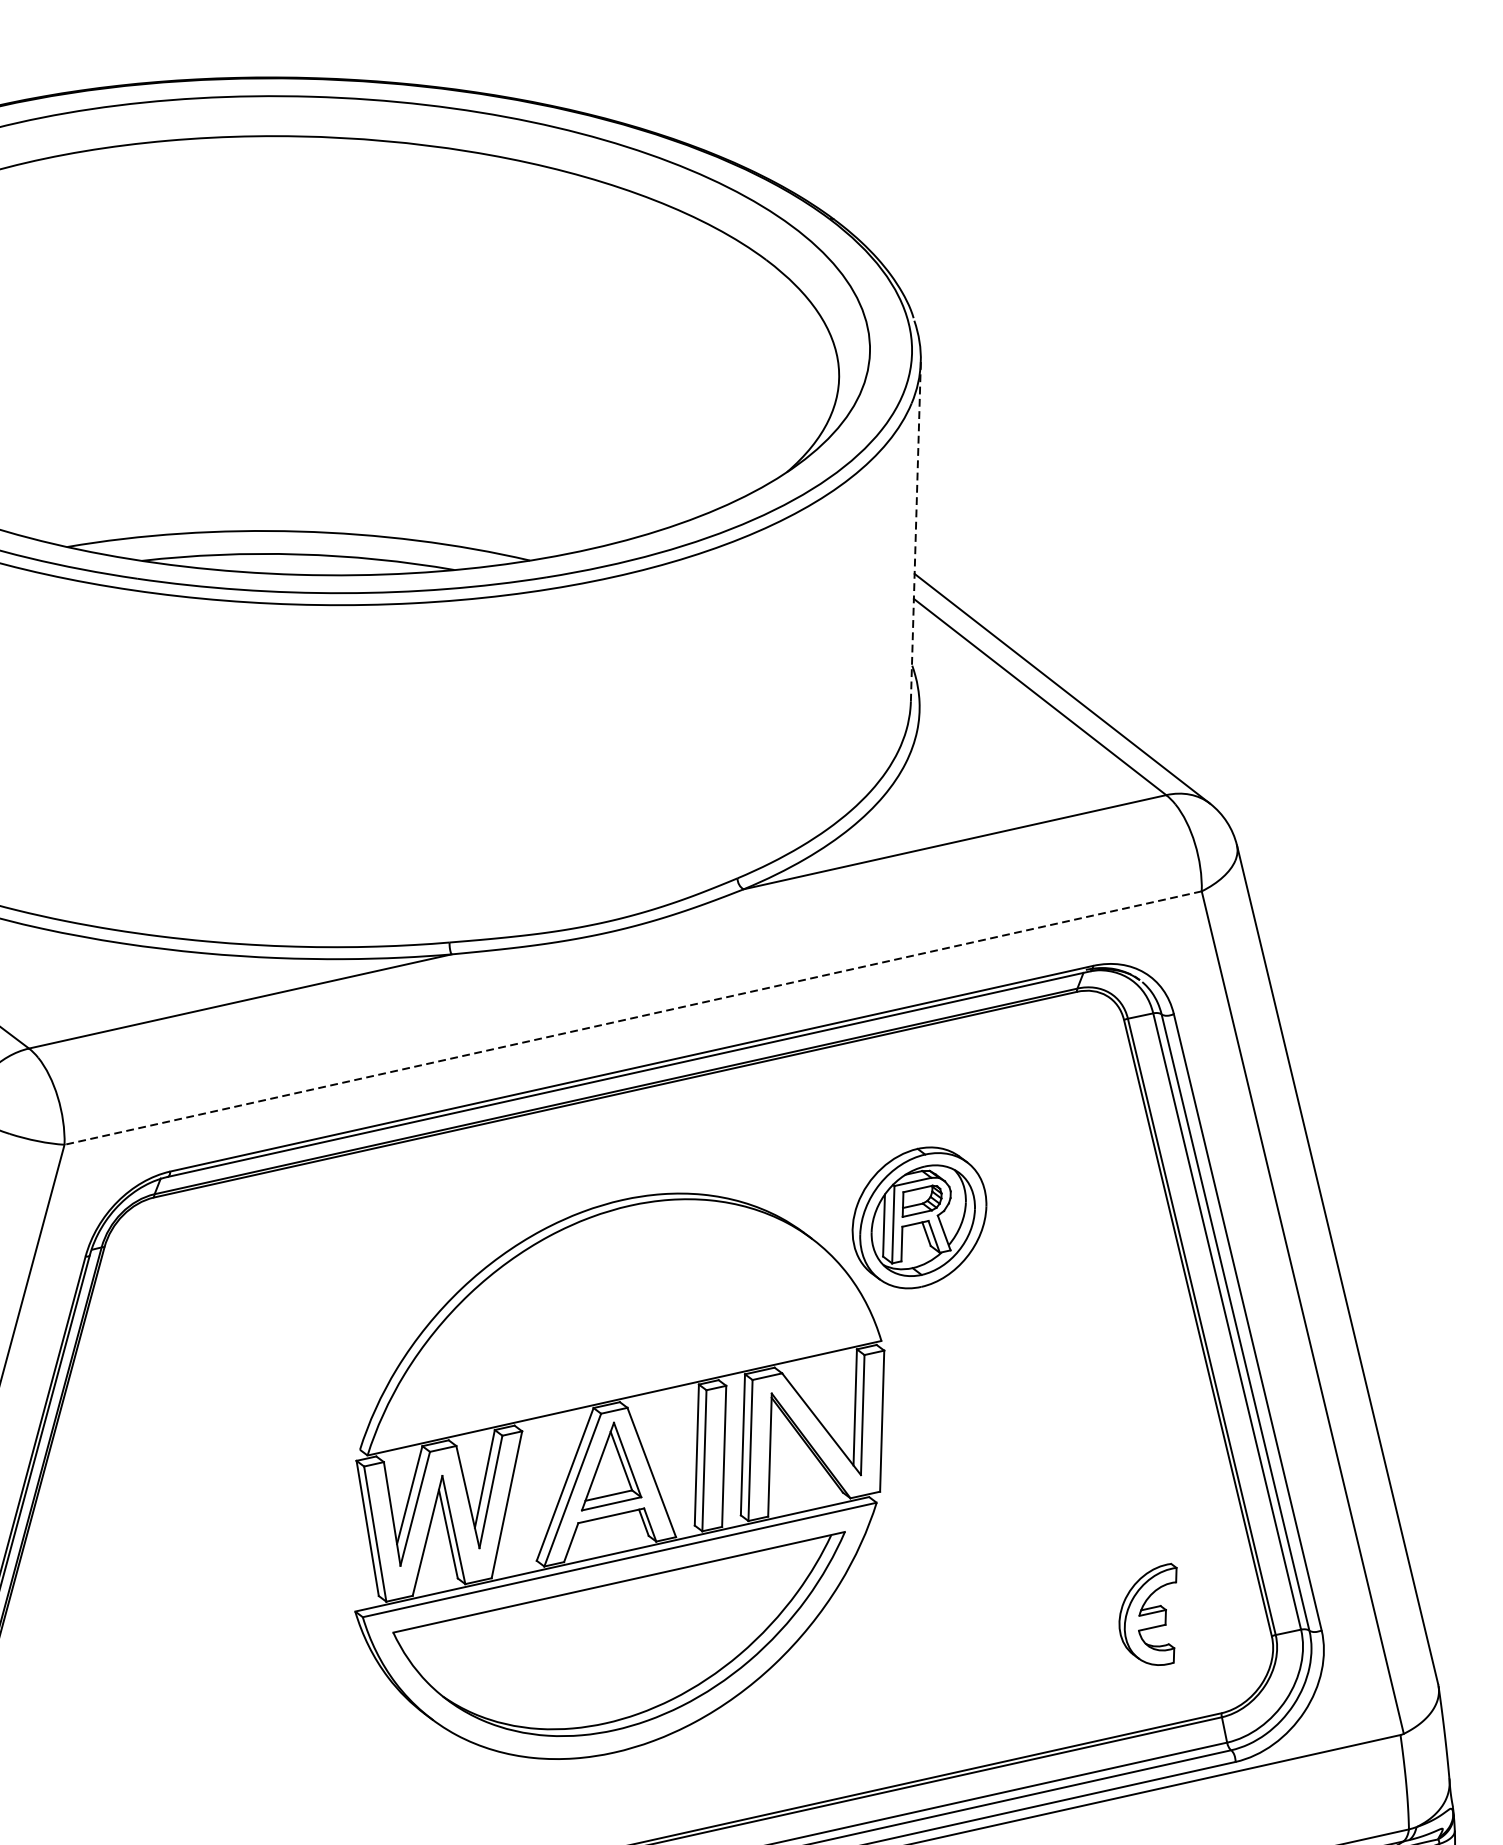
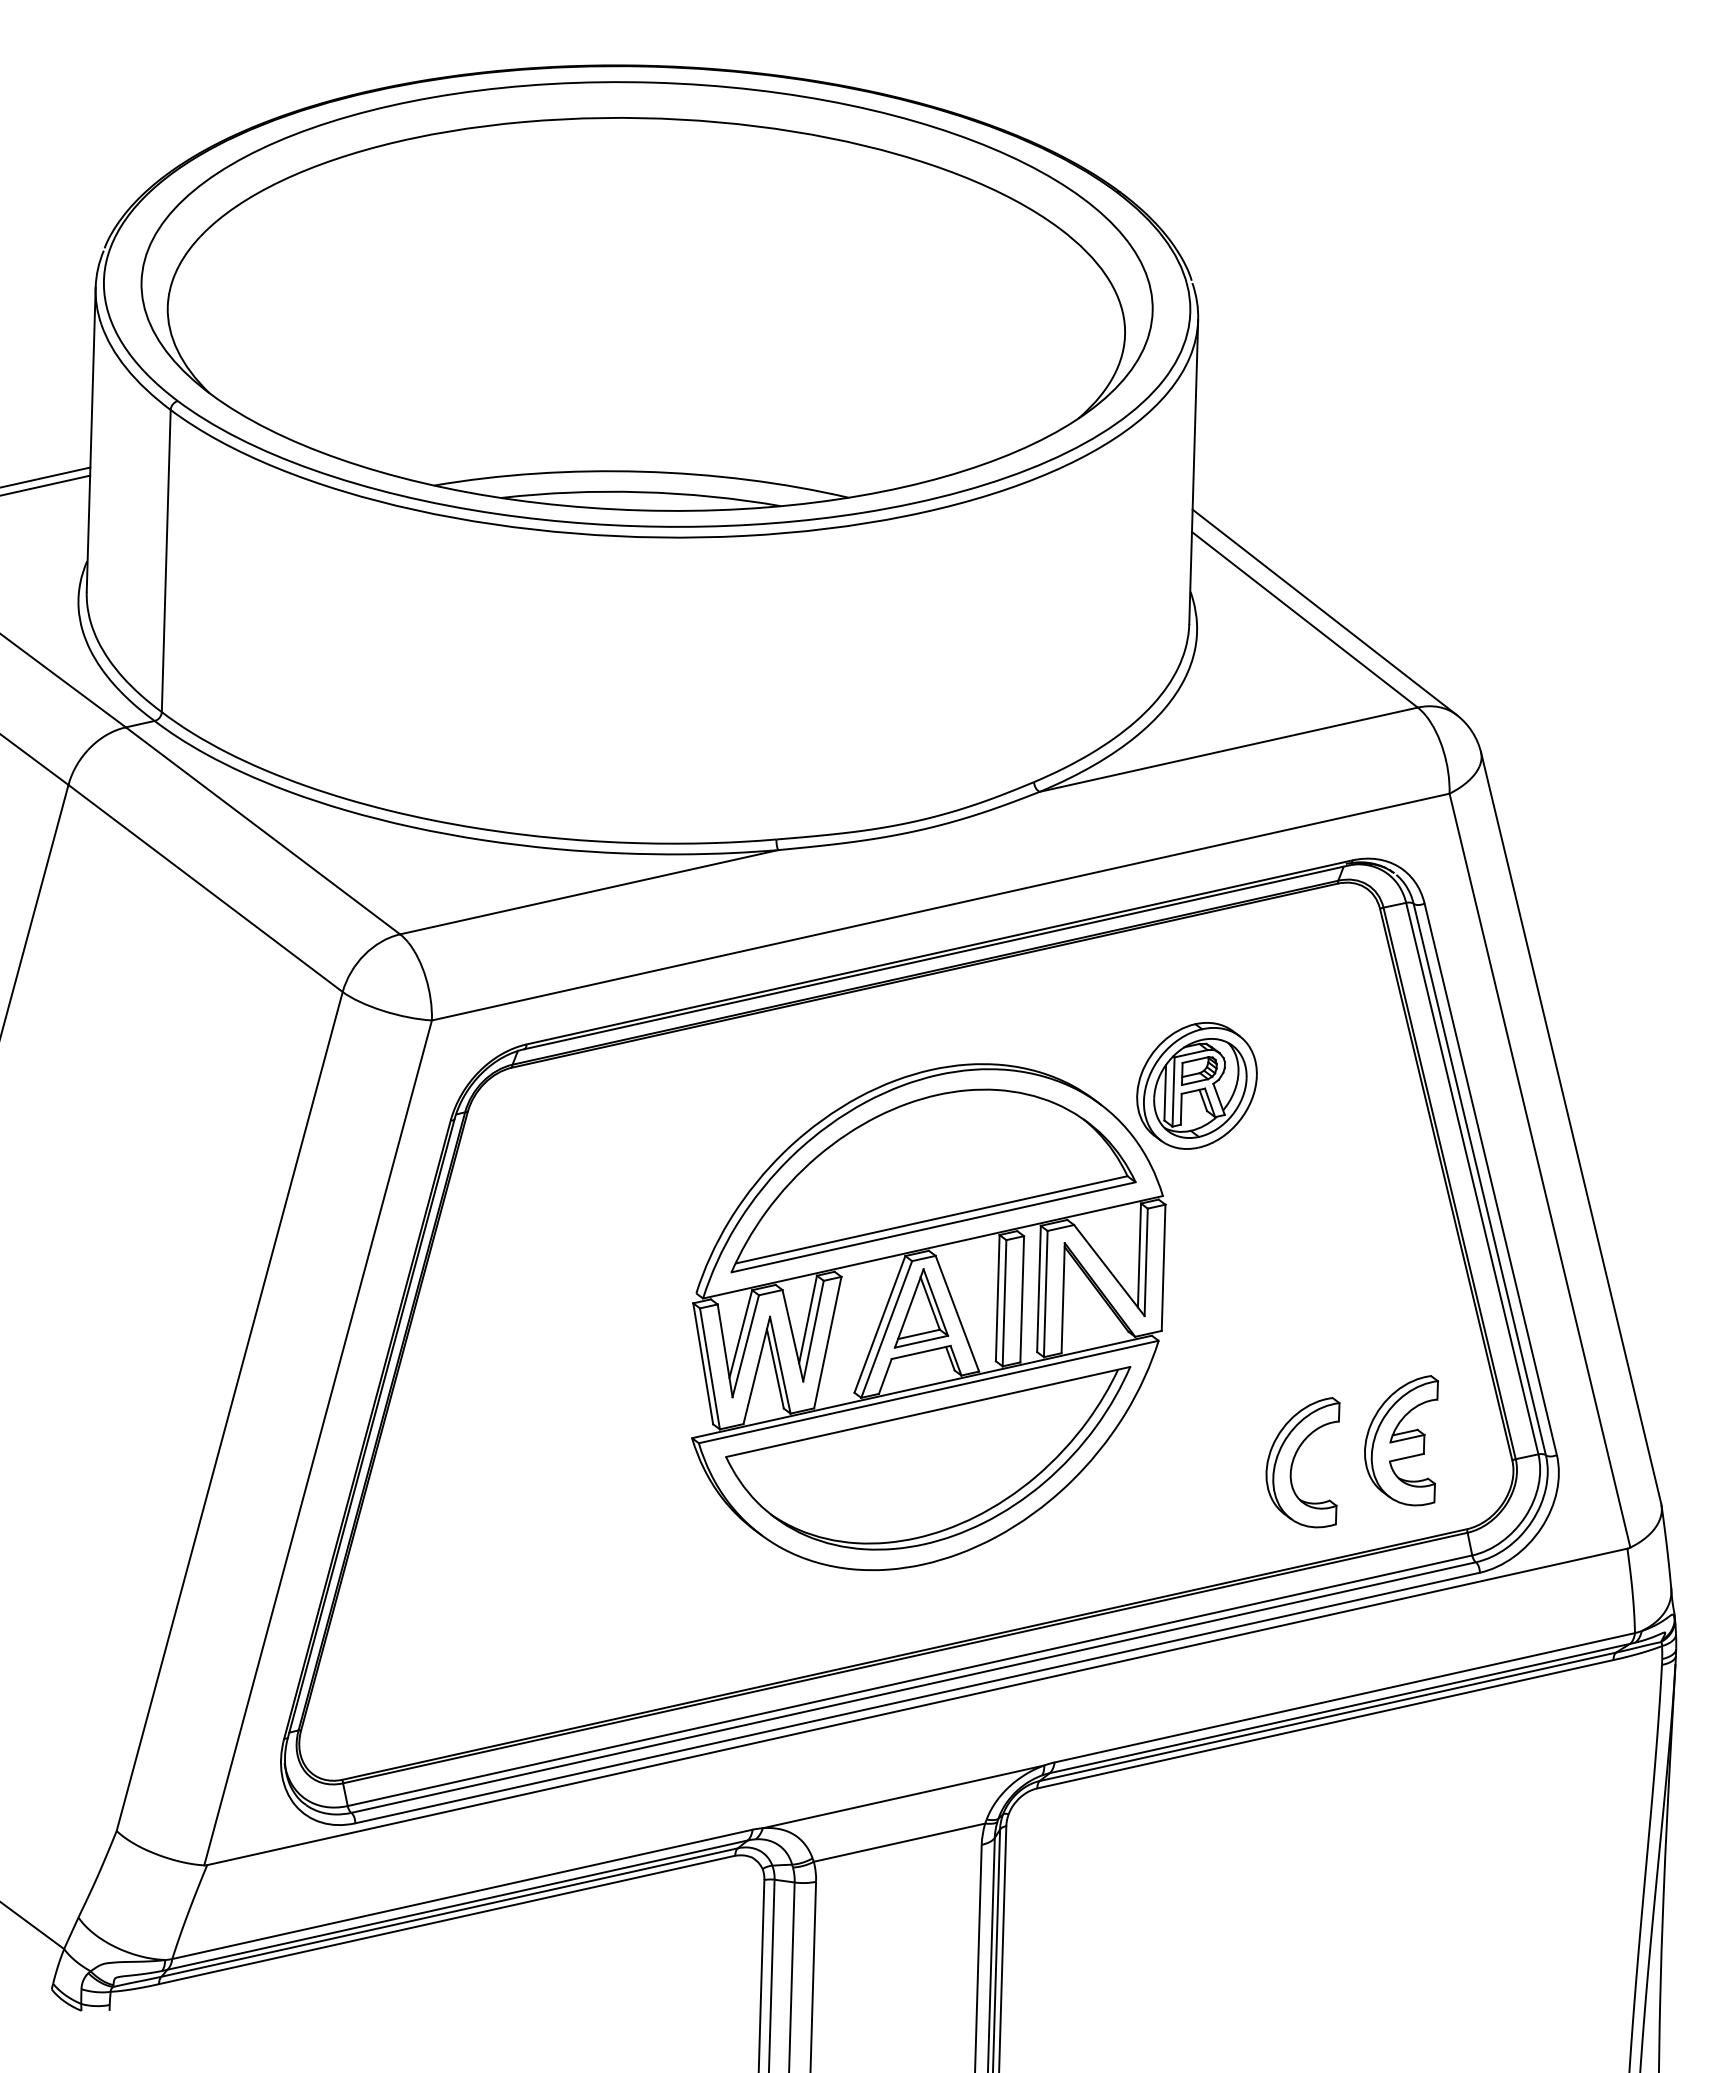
line: (915, 531) -> (1193, 471), dashed -> solid
line: (632, 1018) -> (940, 907), dashed -> solid
part: (625, 1323) -> (933, 1180), added
part: (1148, 1614) -> (1401, 1440), size x1.43
part: (1028, 1636) -> (1294, 1460), added

